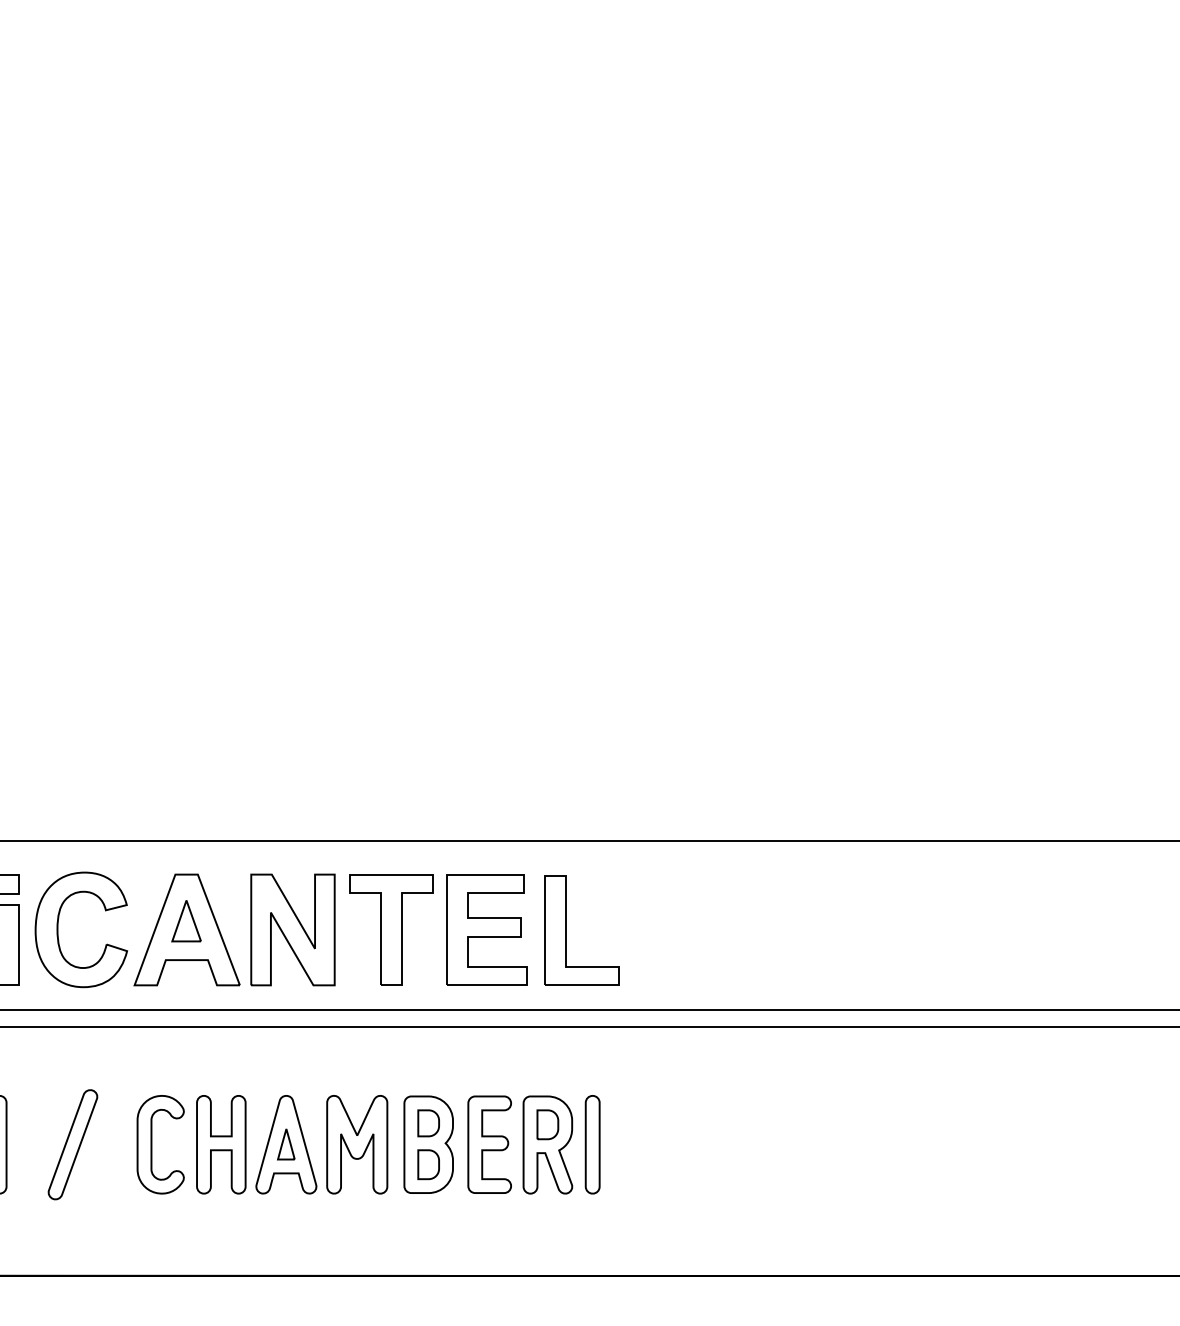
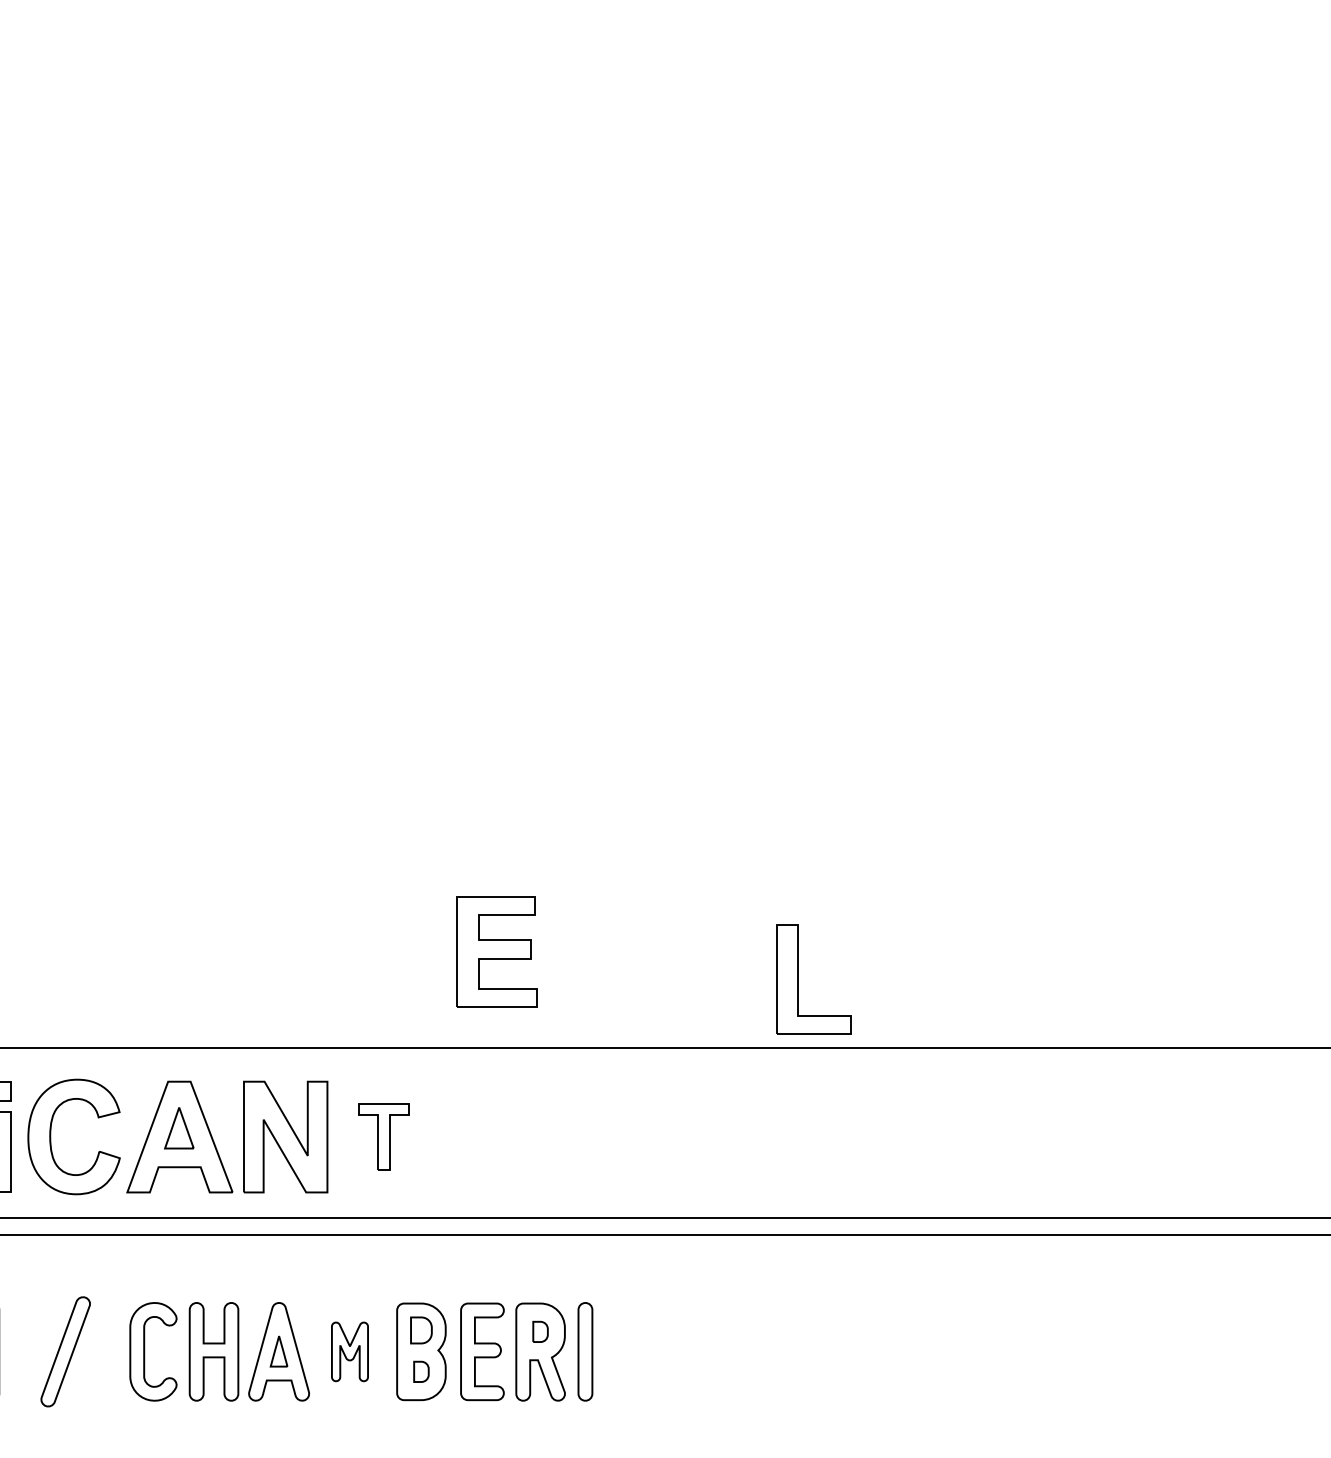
part: (390, 929) -> (383, 1136), size x0.6
part: (485, 929) -> (496, 951), moved
part: (566, 930) -> (798, 979), moved
part: (547, 1124) -> (540, 1331), size x0.7
part: (356, 1144) -> (349, 1351), size x0.6
part: (428, 1164) -> (421, 1371), size x0.7

